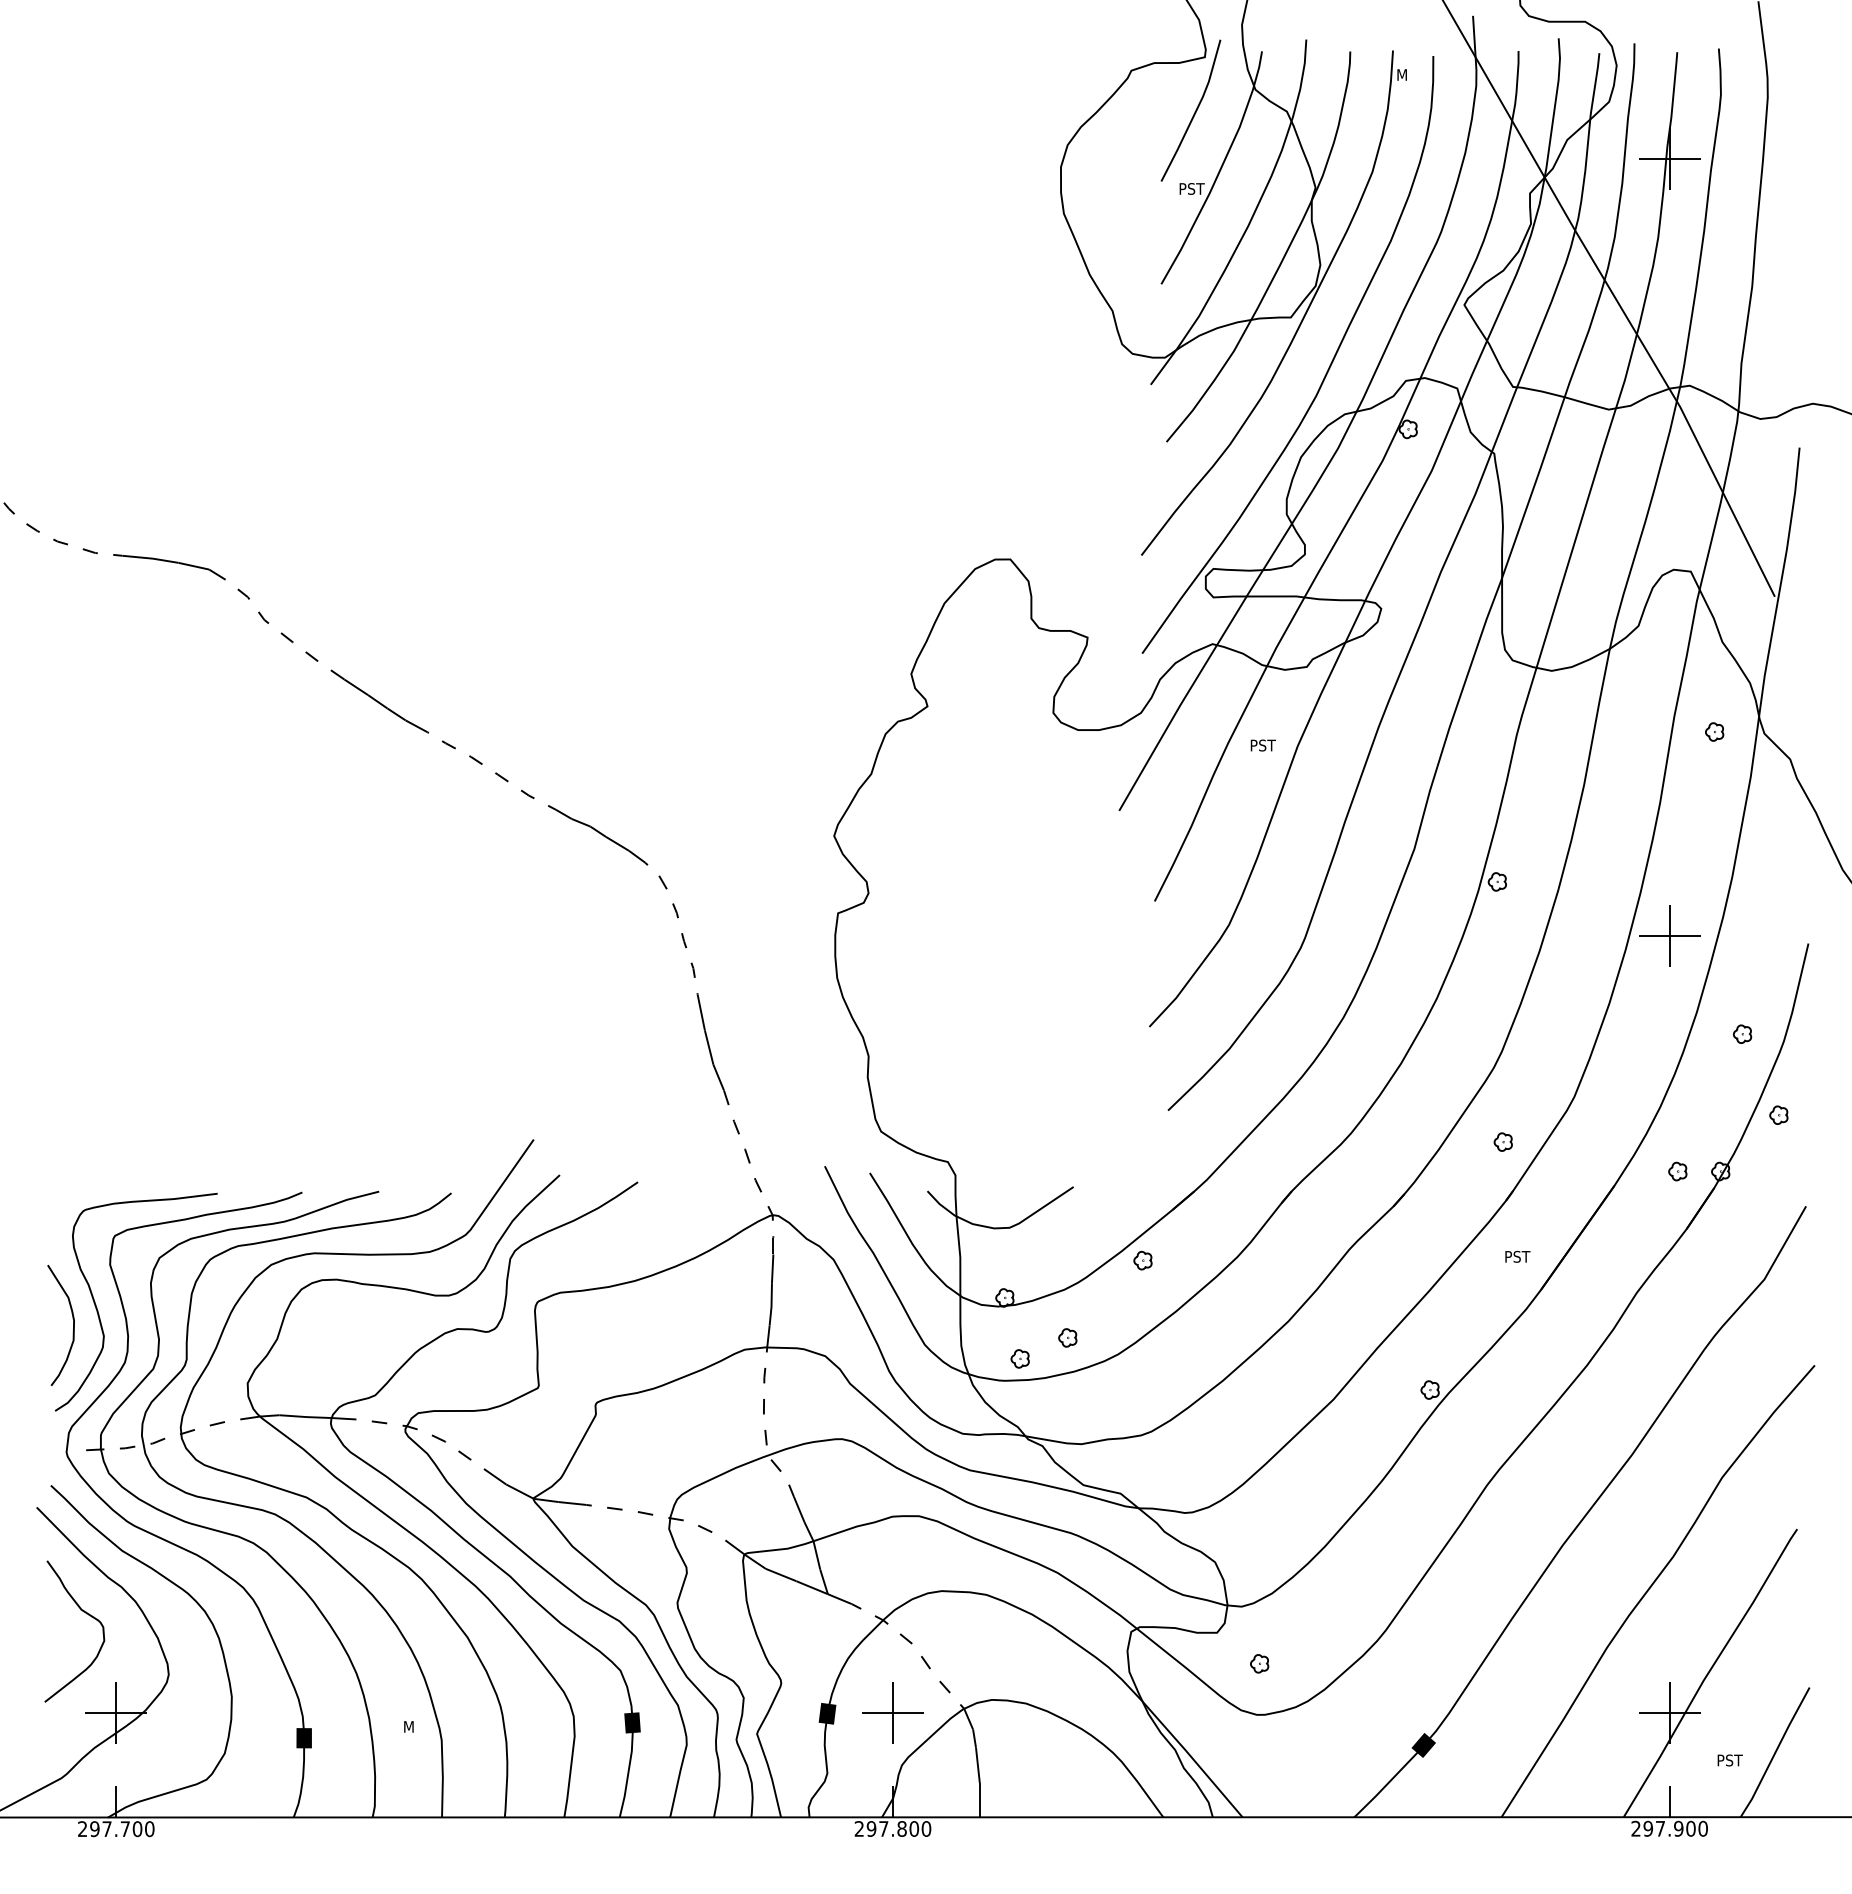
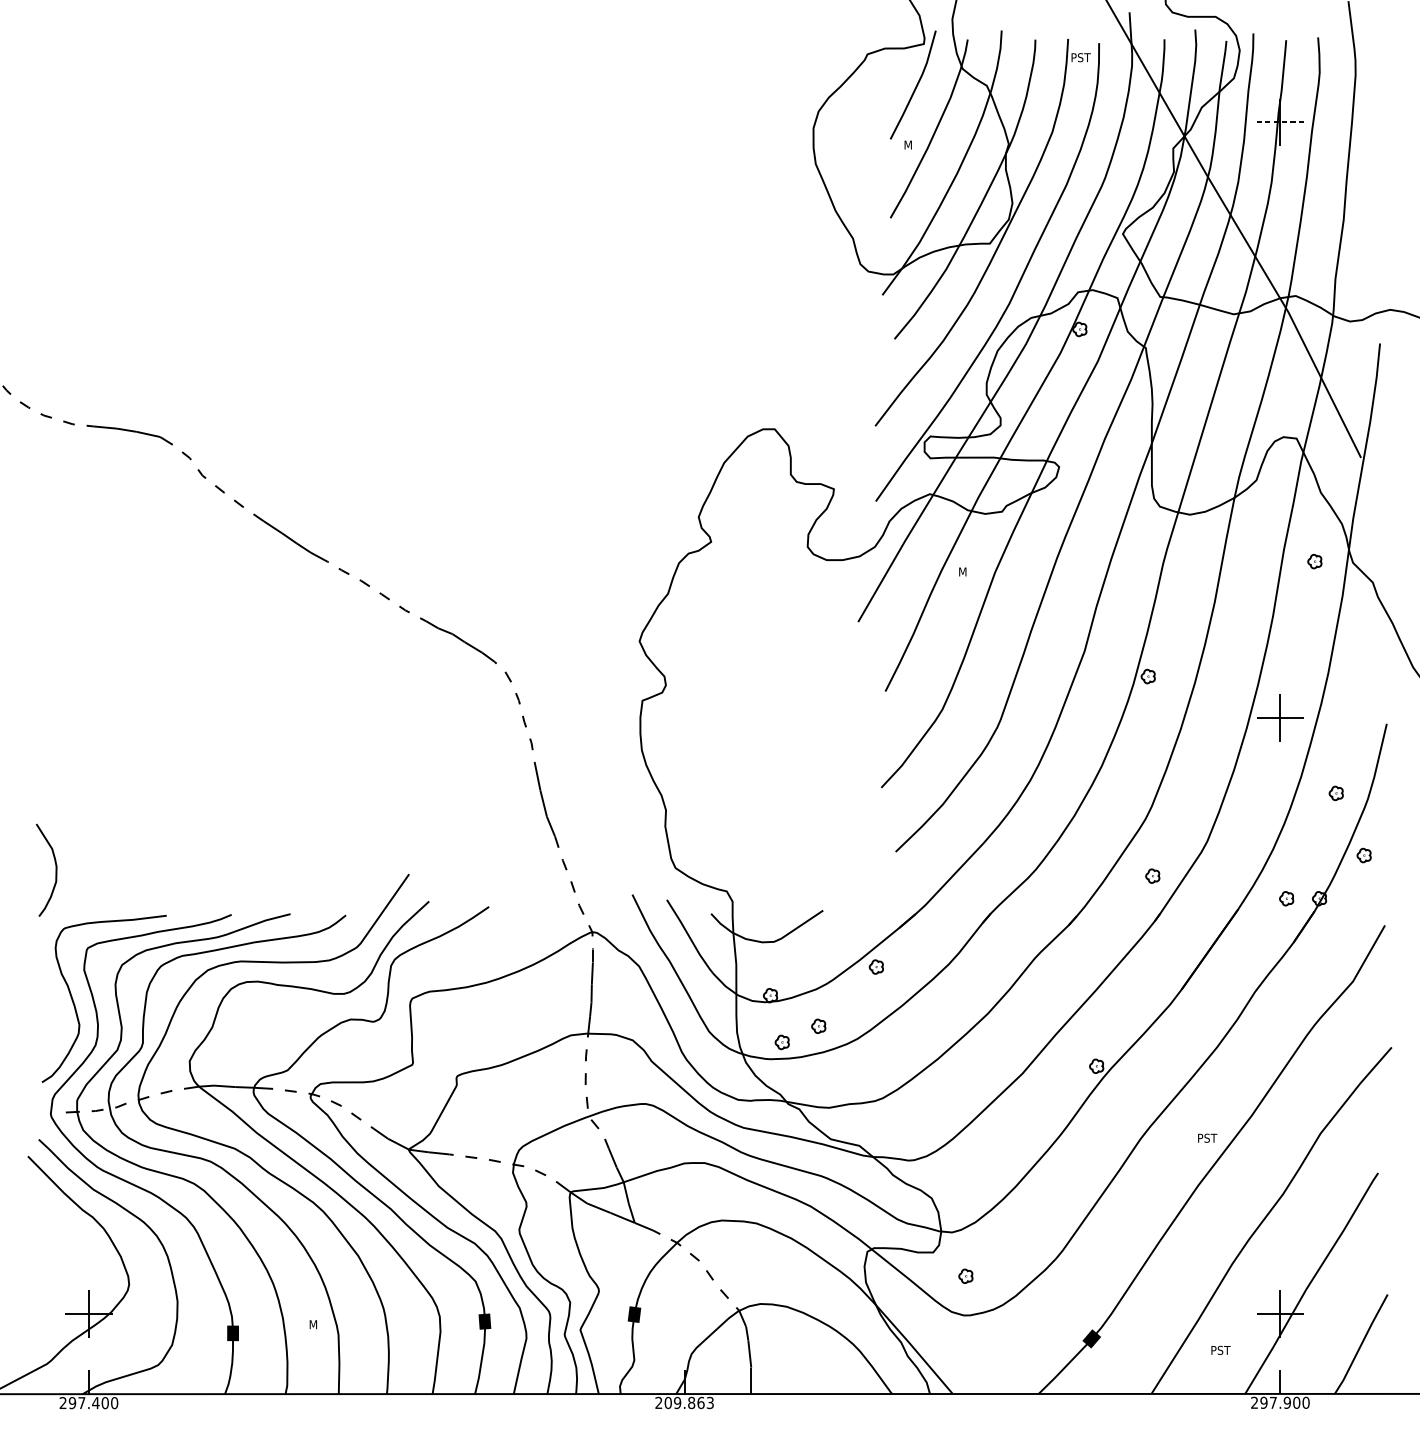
text: (1410, 74) -> (1081, 57), M -> PST
line: (1669, 159) -> (1280, 122), solid -> dashed
text: (1192, 188) -> (914, 144), PST -> M
text: (1263, 745) -> (968, 571), PST -> M
text: (1517, 1256) -> (1207, 1137), moved
curve: (73, 1324) -> (56, 869), moved
curve: (83, 1612) -> (63, 1236), removed
part: (892, 1712) -> (684, 1313), removed
text: (1729, 1760) -> (1220, 1350), moved
text: (125, 1828) -> (96, 1402), 297.700 -> 297.400
text: (898, 1828) -> (688, 1402), 297.800 -> 209.863

